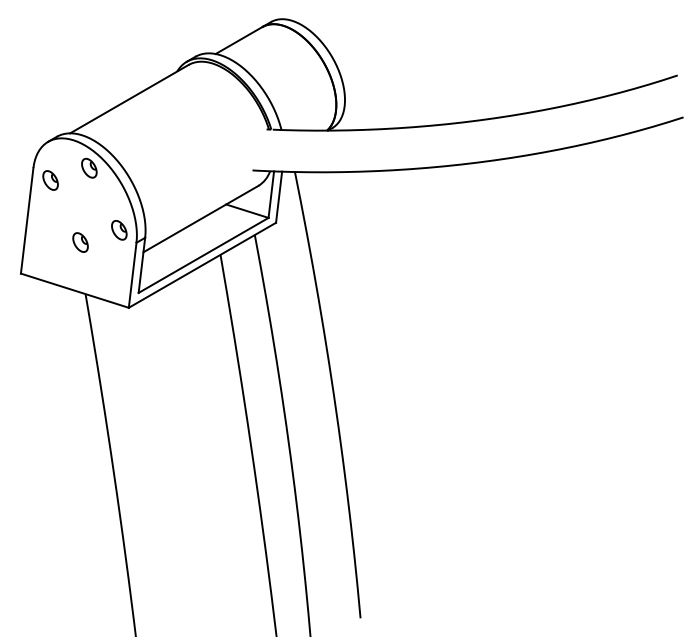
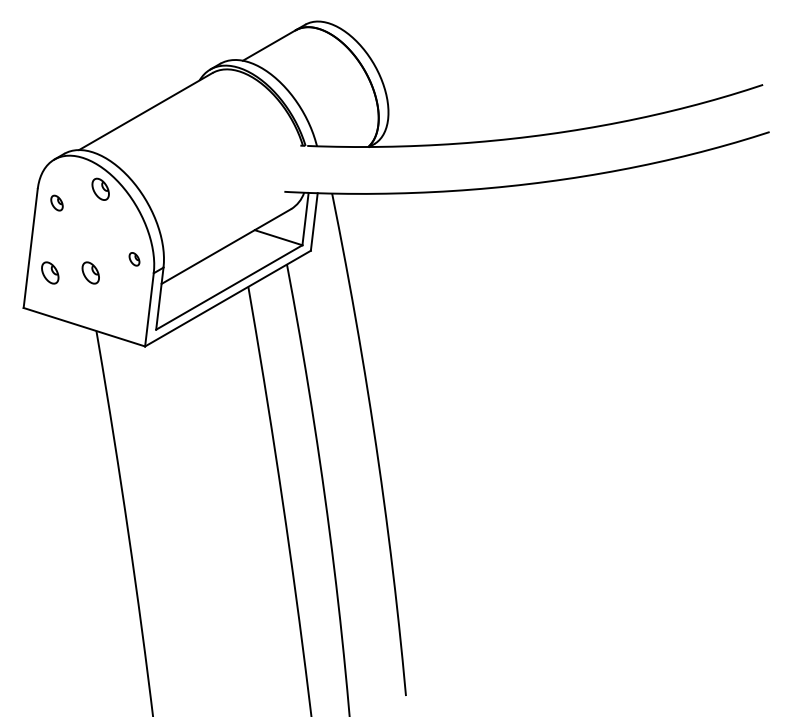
part: (50, 180) -> (56, 203), size x0.7
part: (119, 230) -> (134, 259), size x0.6
part: (44, 242) -> (50, 272), added

